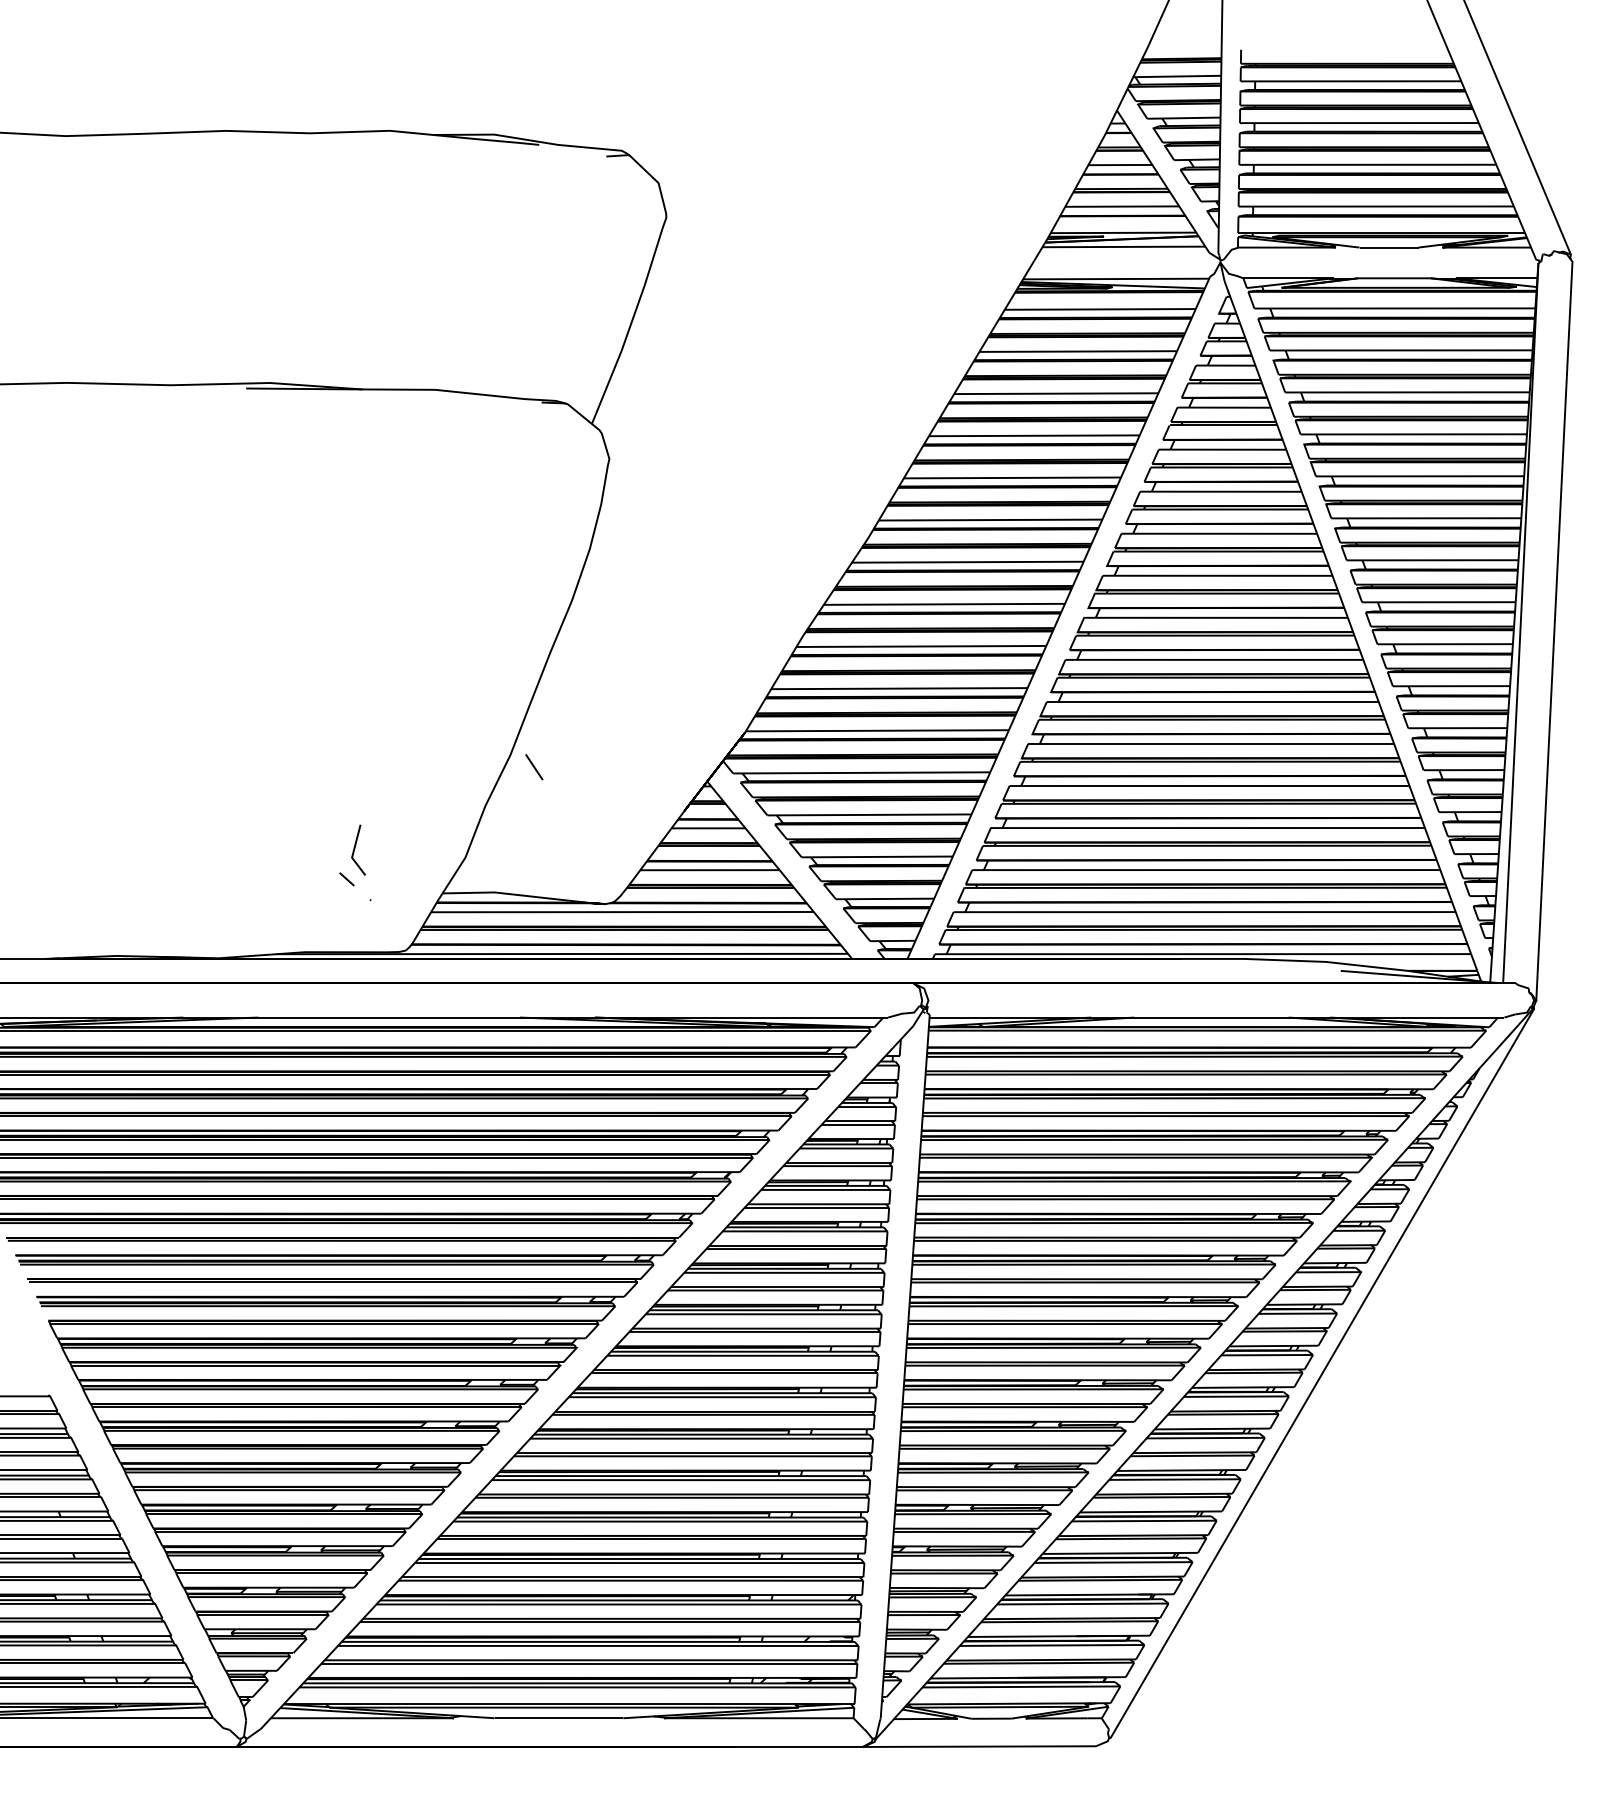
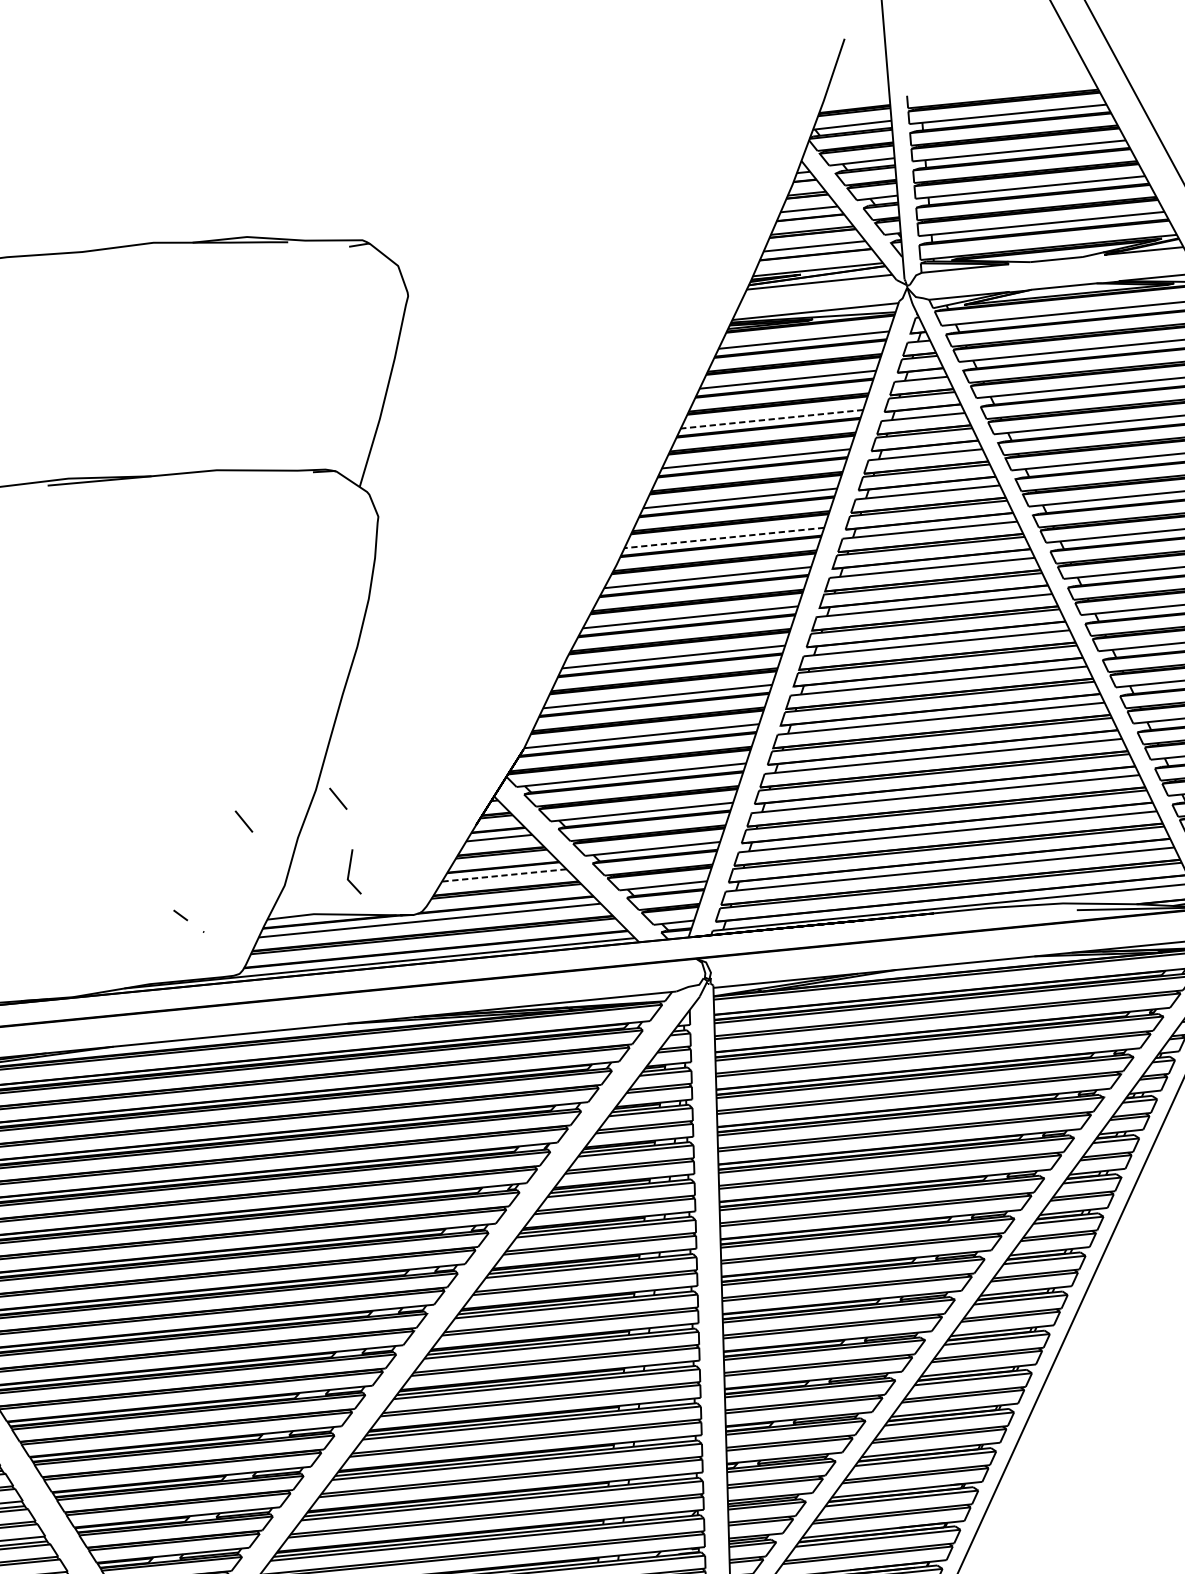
line: (1055, 393) -> (771, 419), solid -> dashed
line: (990, 520) -> (724, 538), solid -> dashed
line: (427, 782) -> (244, 821), added
line: (355, 849) -> (350, 871), moved
line: (709, 870) -> (503, 875), solid -> dashed

